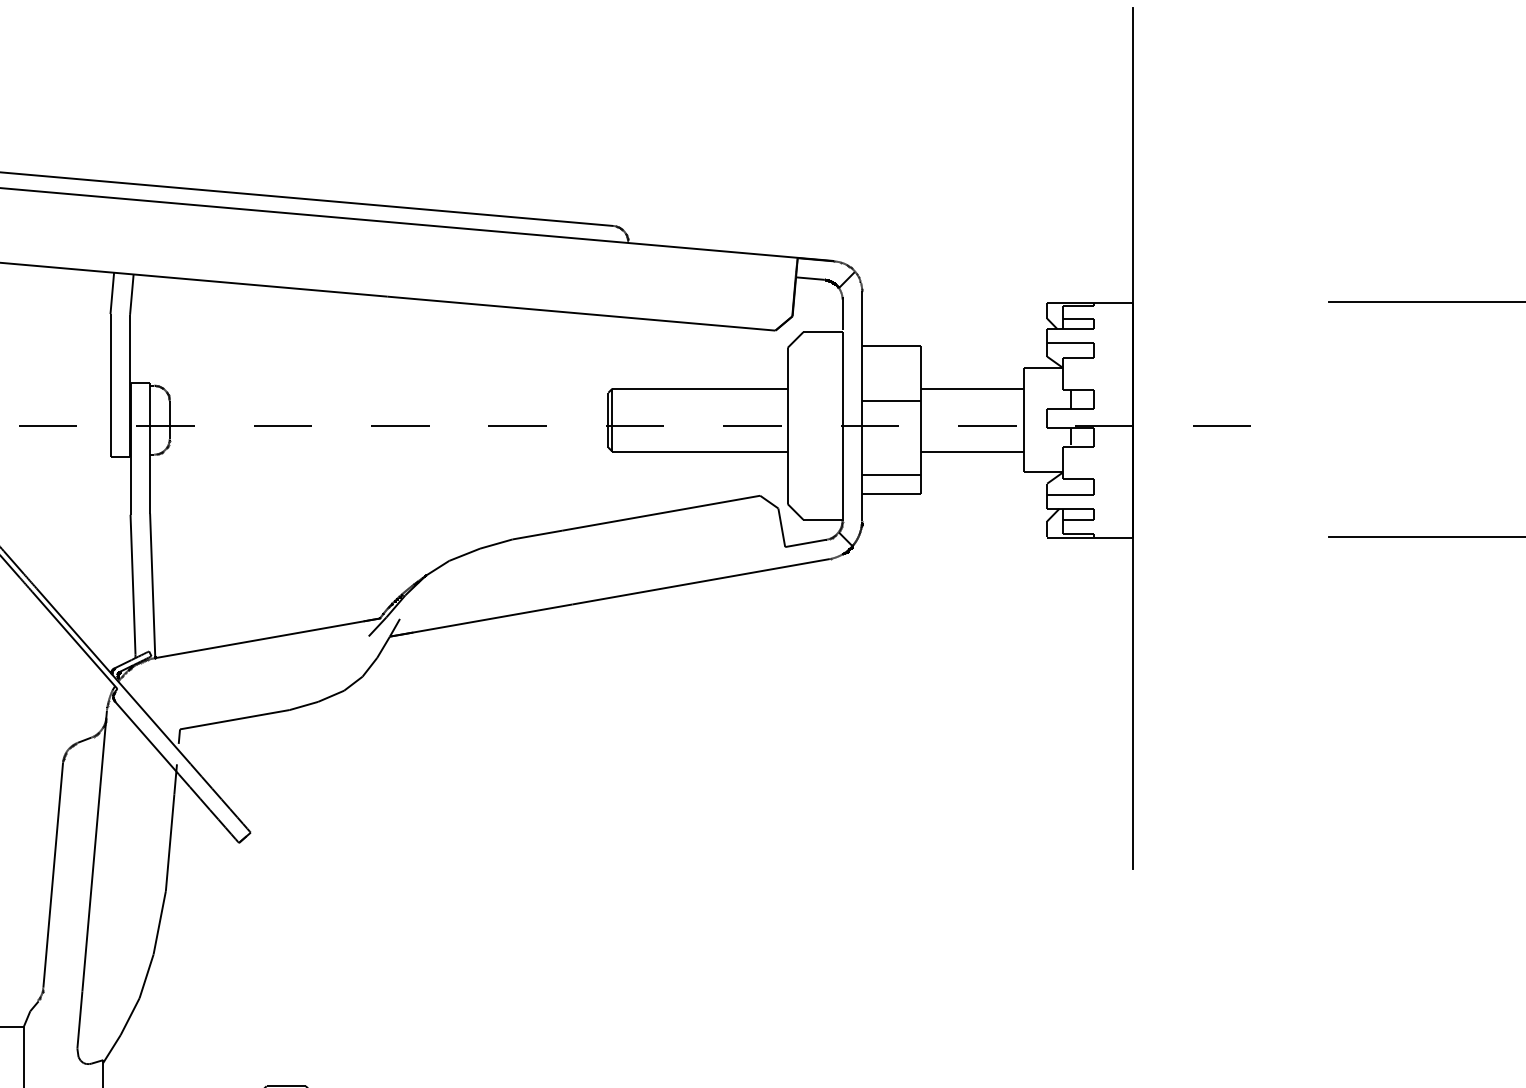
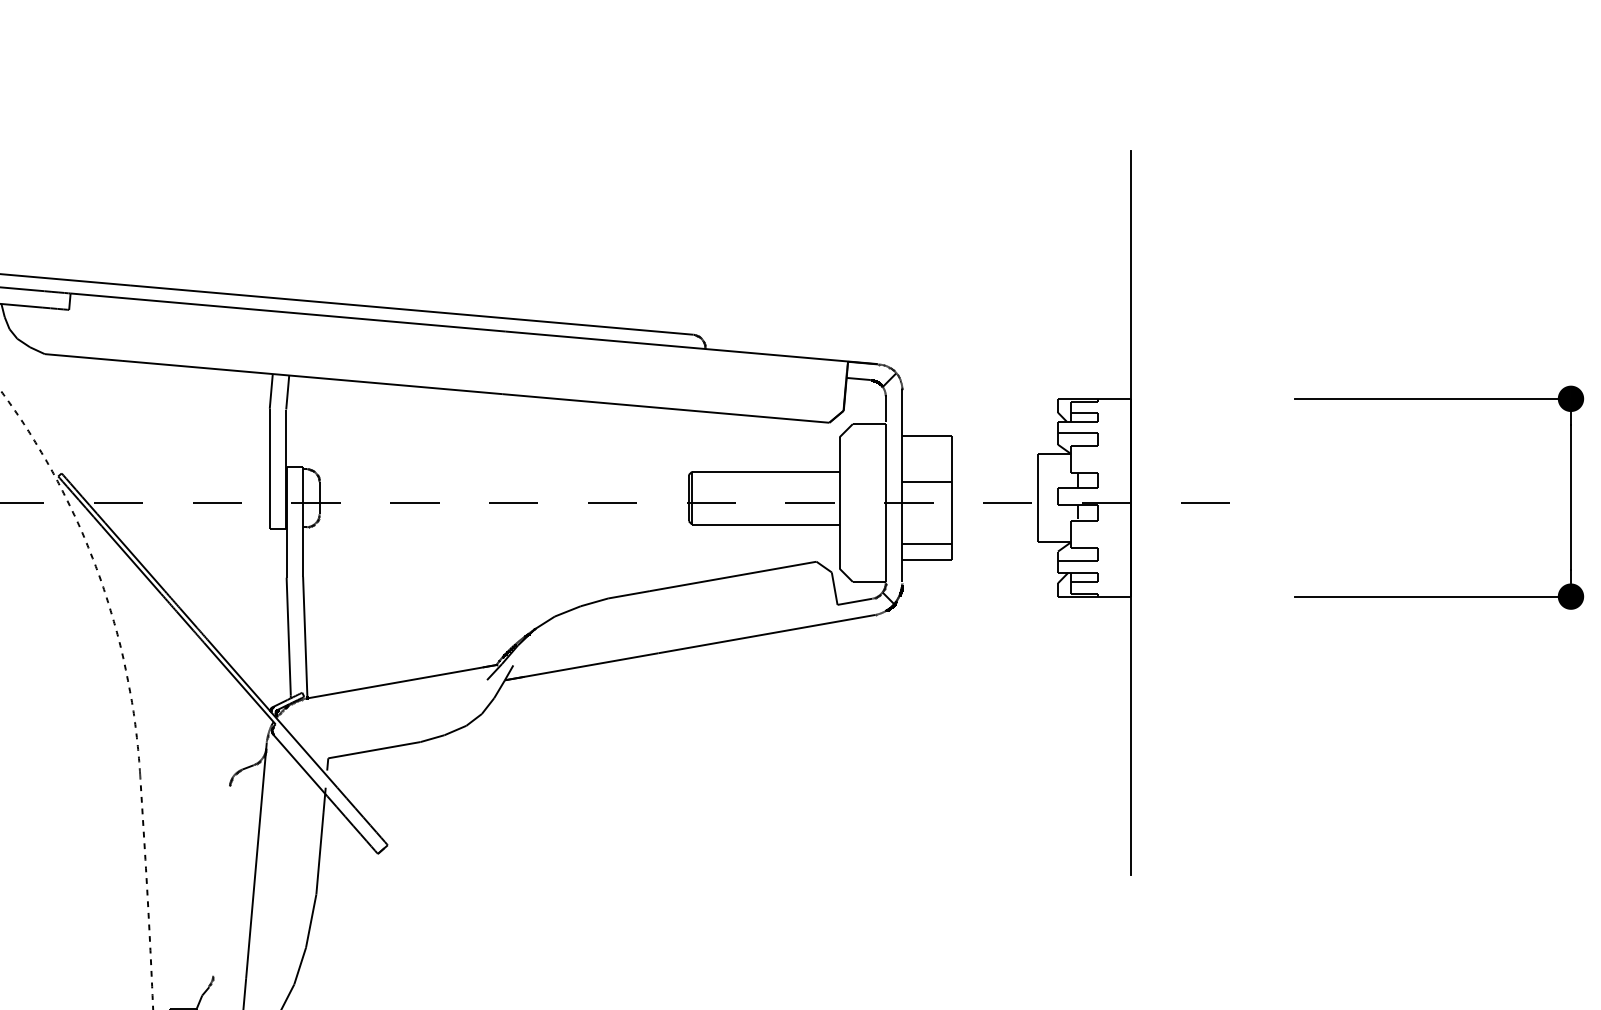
line: (971, 388) -> (994, 471), removed
line: (971, 451) -> (994, 524), removed
line: (53, 874) -> (221, 880), removed

